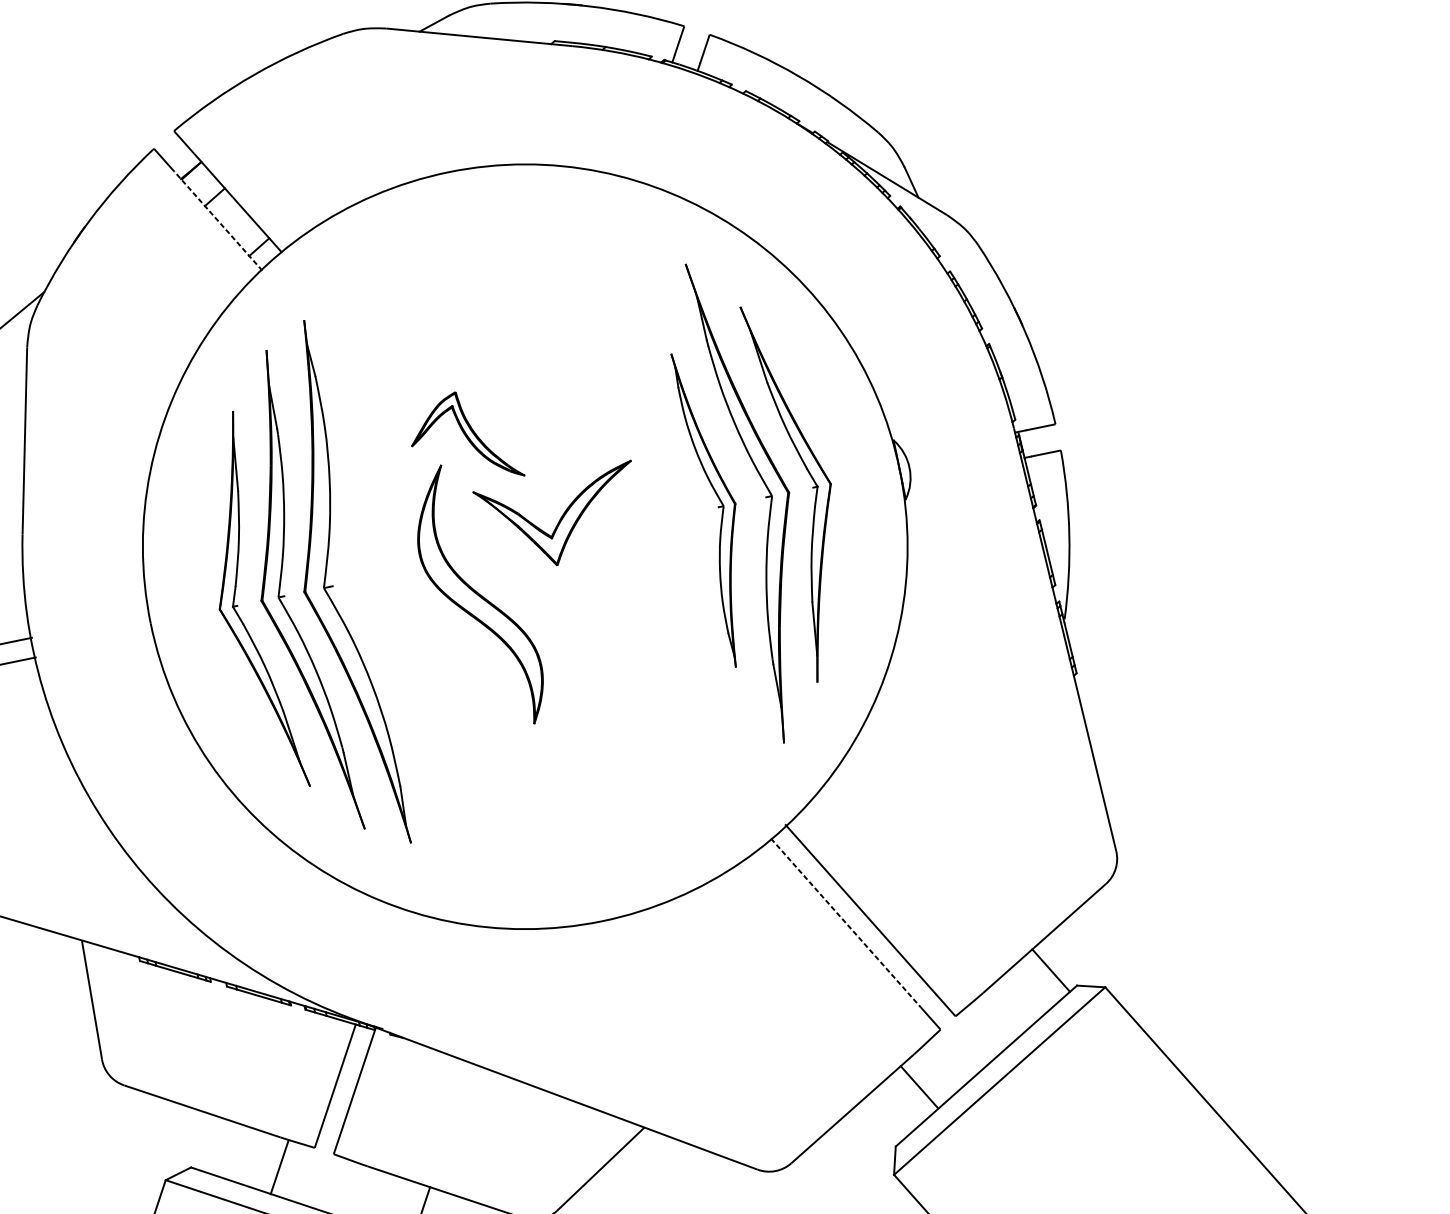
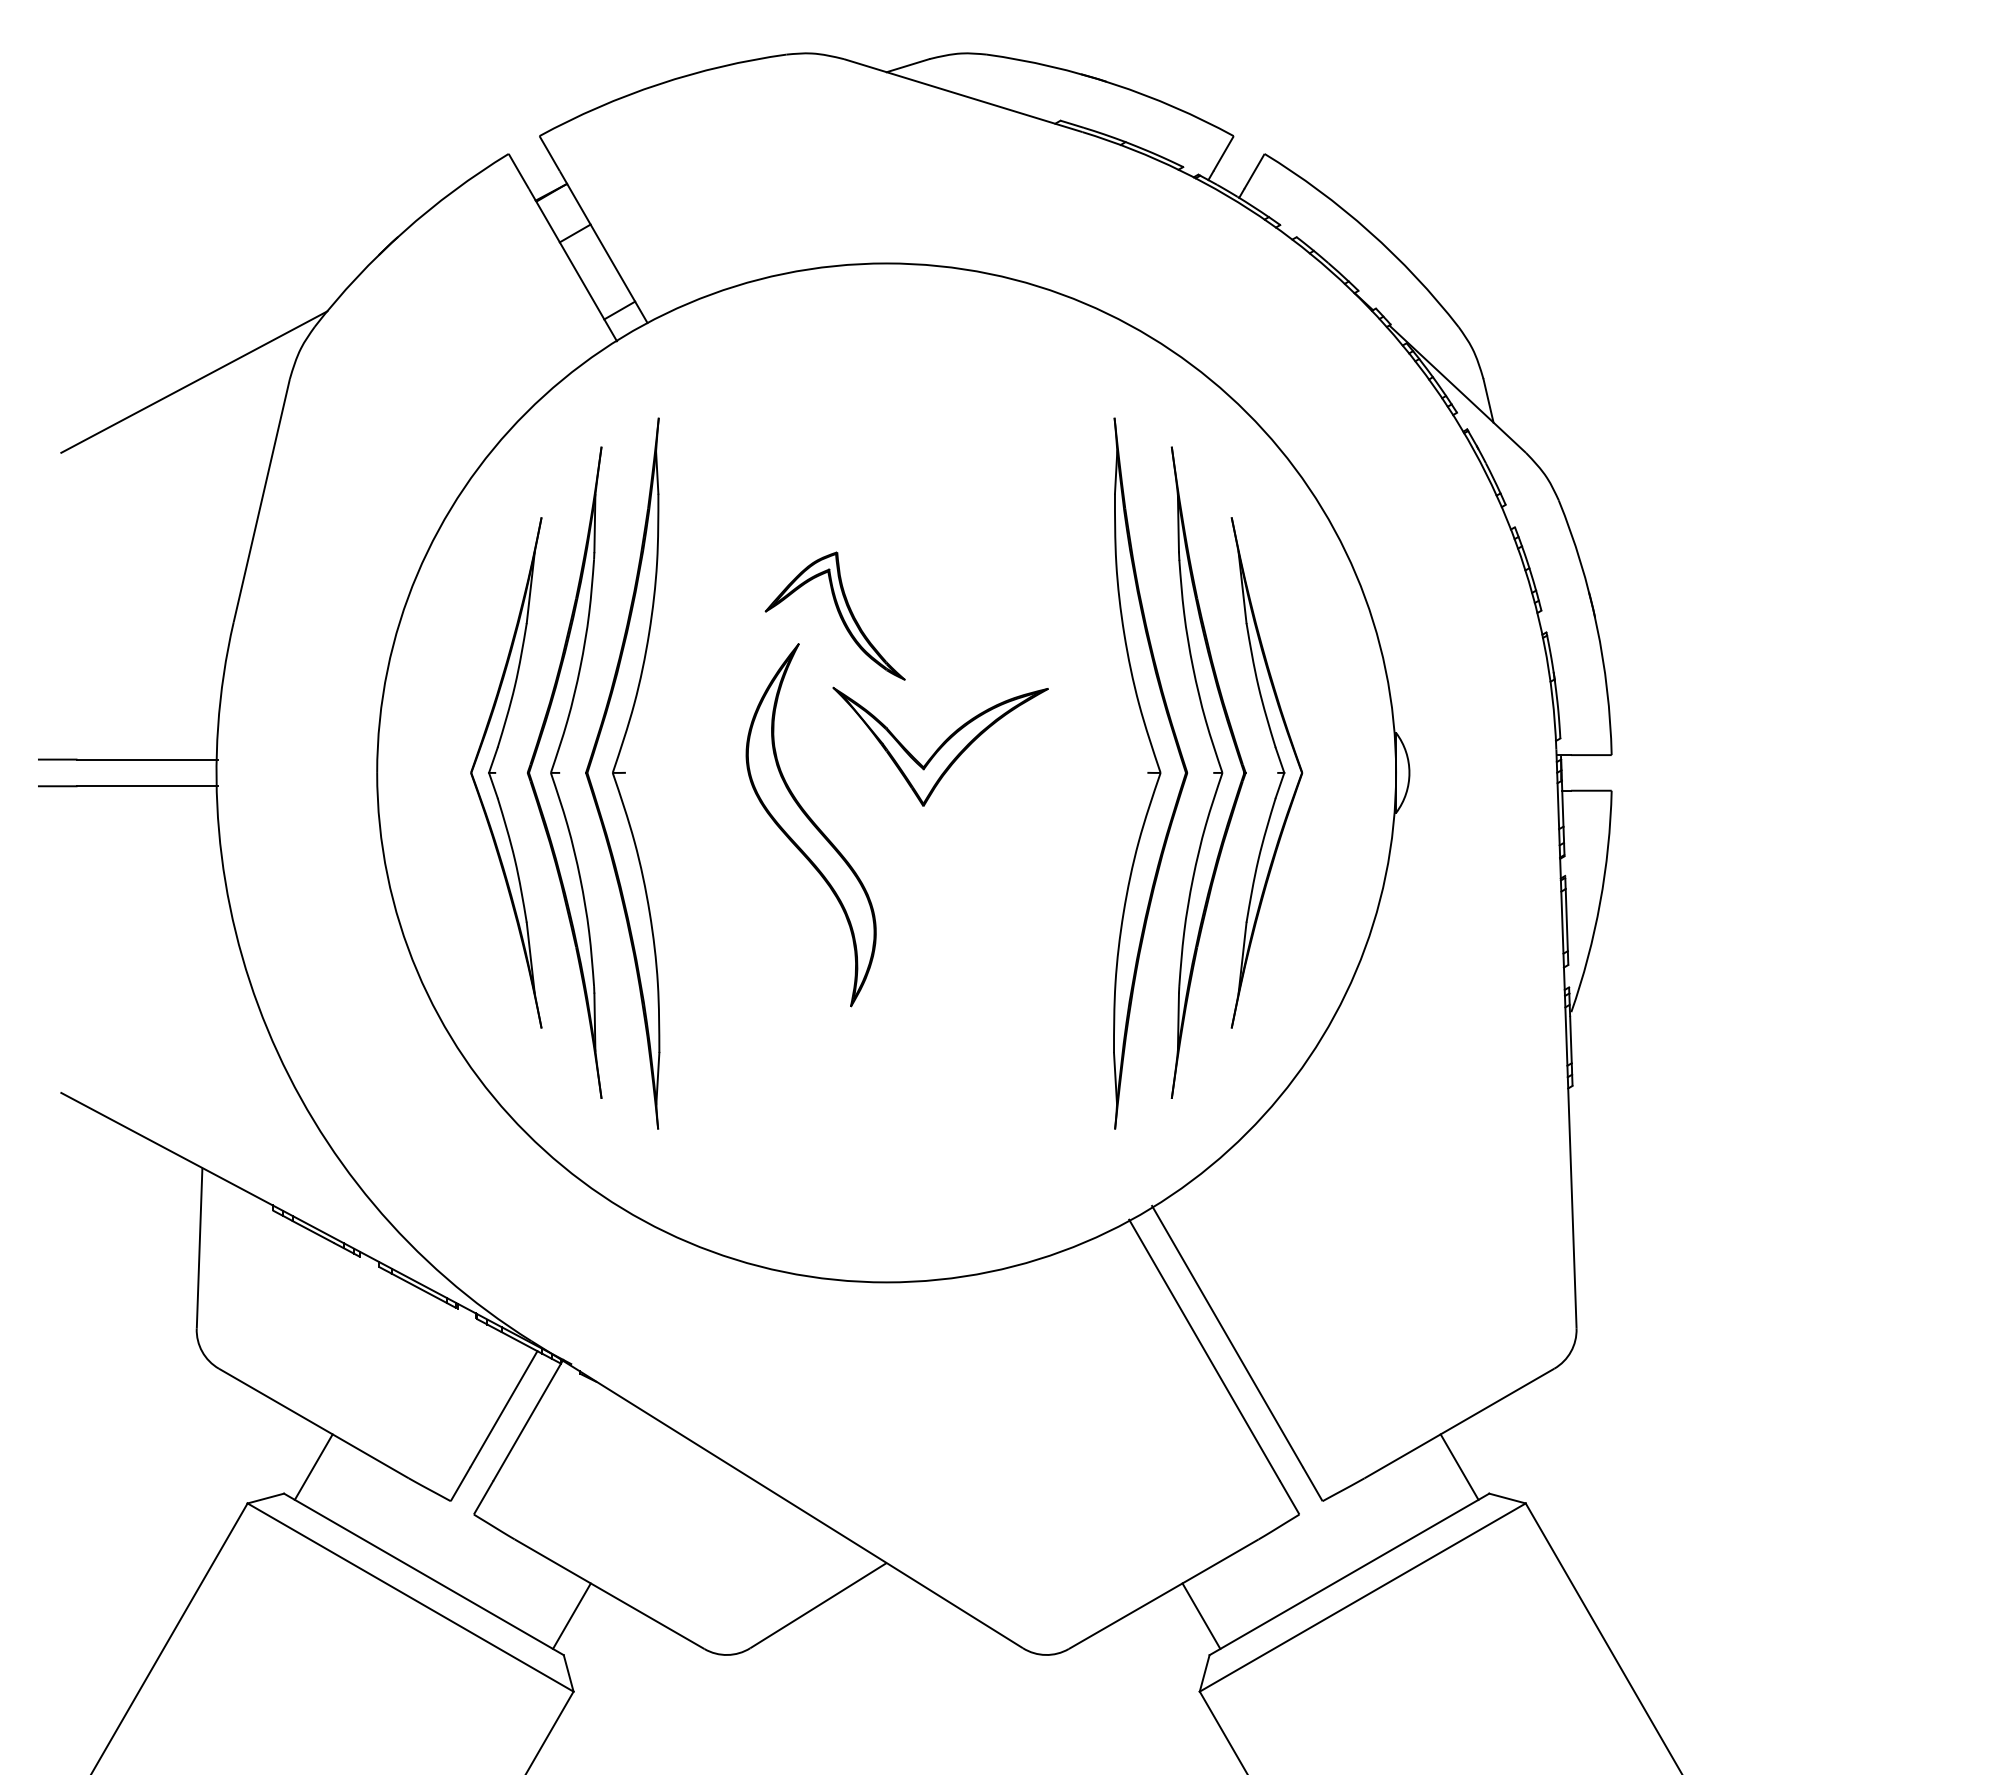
line: (217, 220) -> (572, 264), dashed -> solid
part: (719, 507) -> (1150, 773), size x1.67
line: (846, 923) -> (1204, 1350), dashed -> solid
line: (919, 1086) -> (1201, 1615), moved
line: (279, 1166) -> (313, 1466), moved

